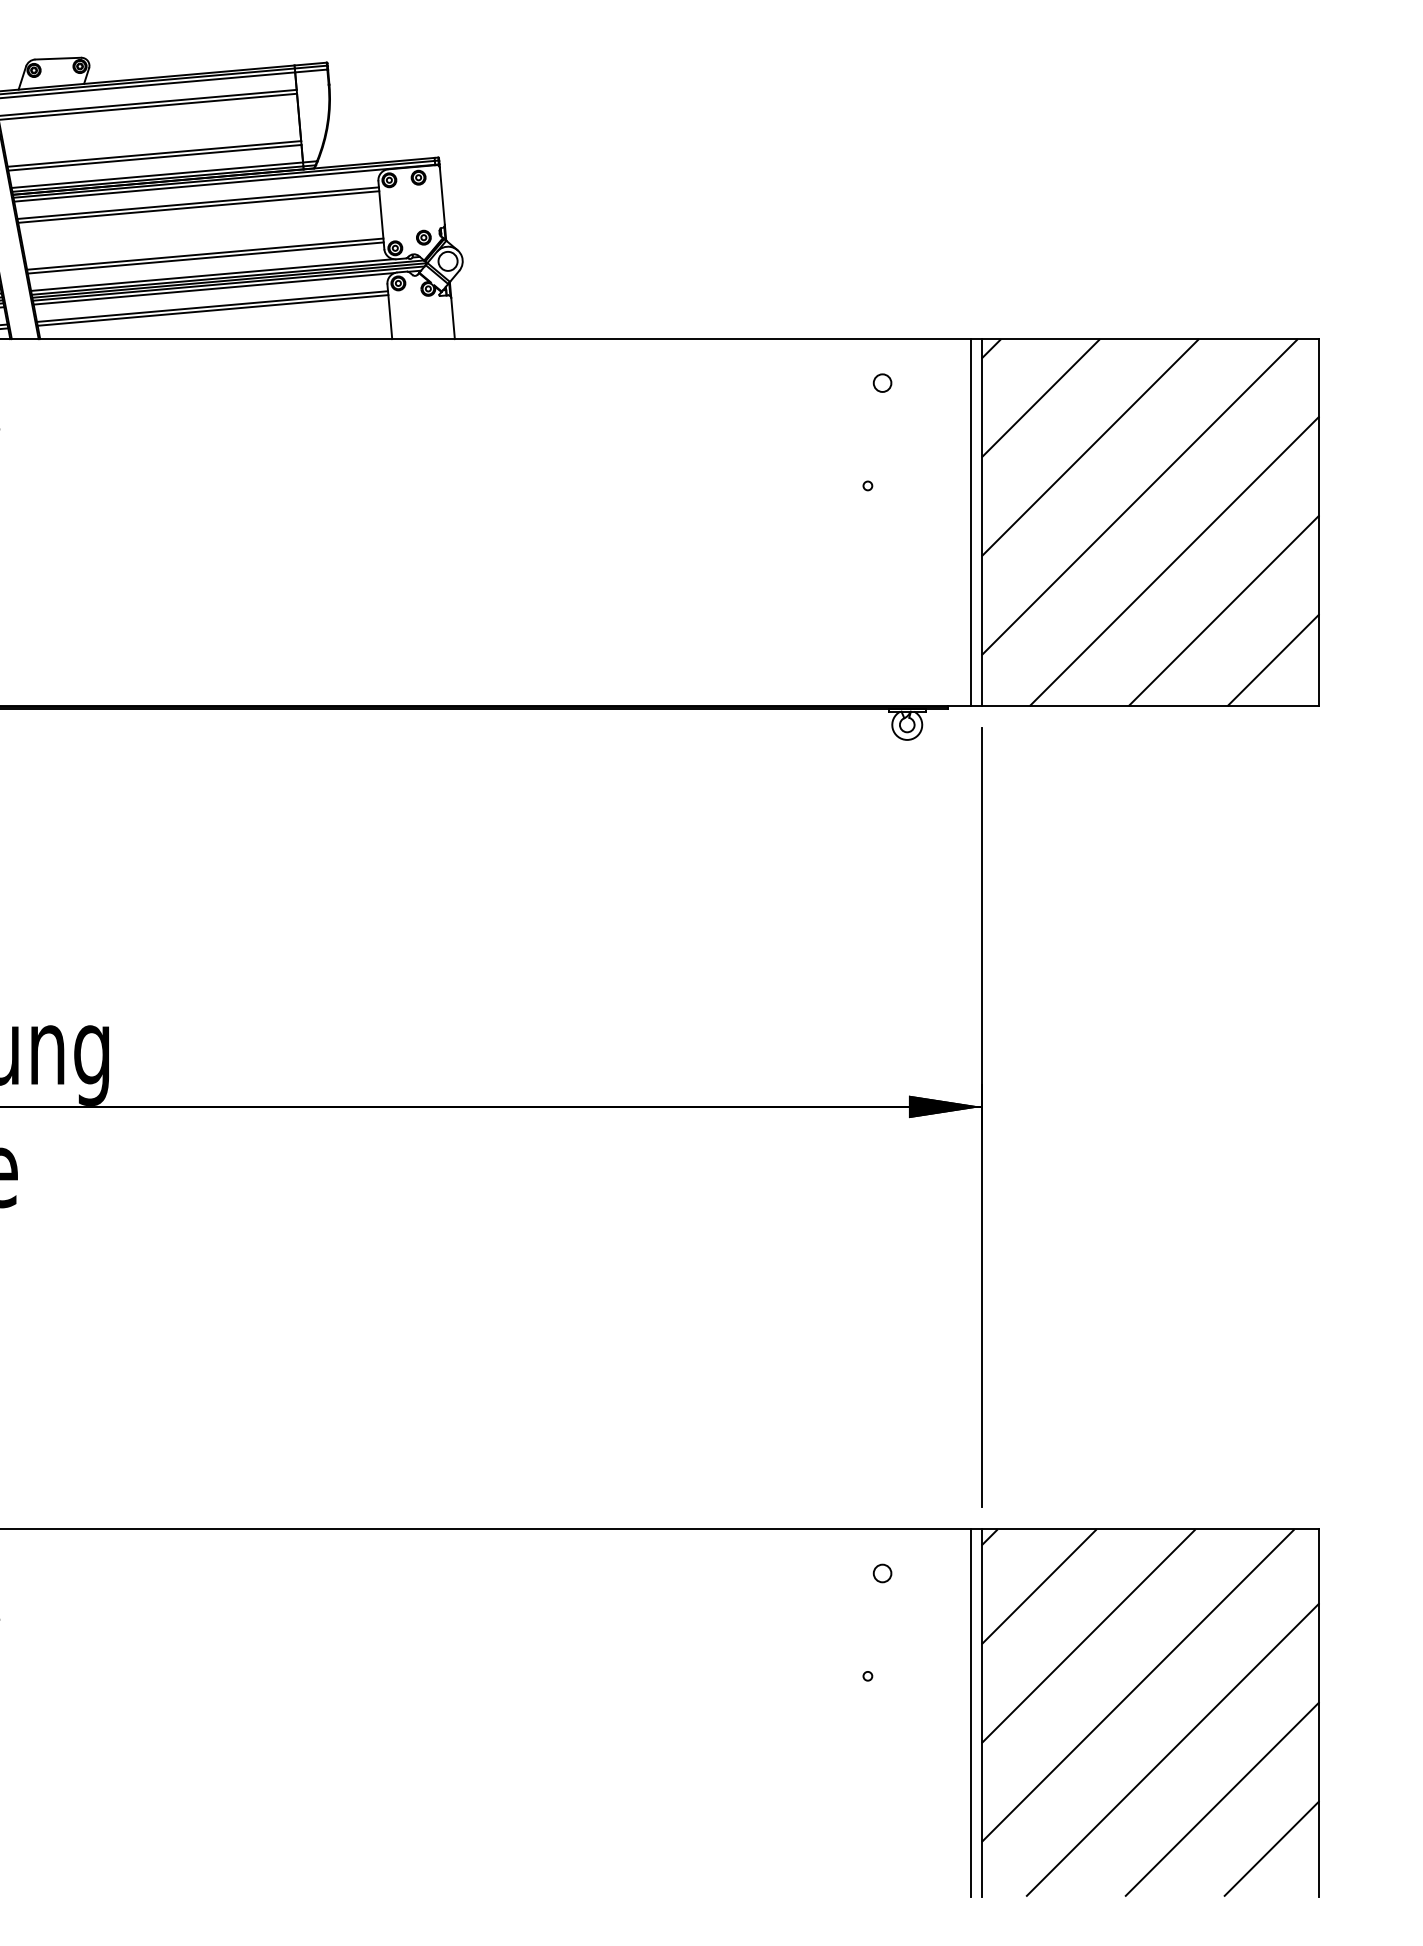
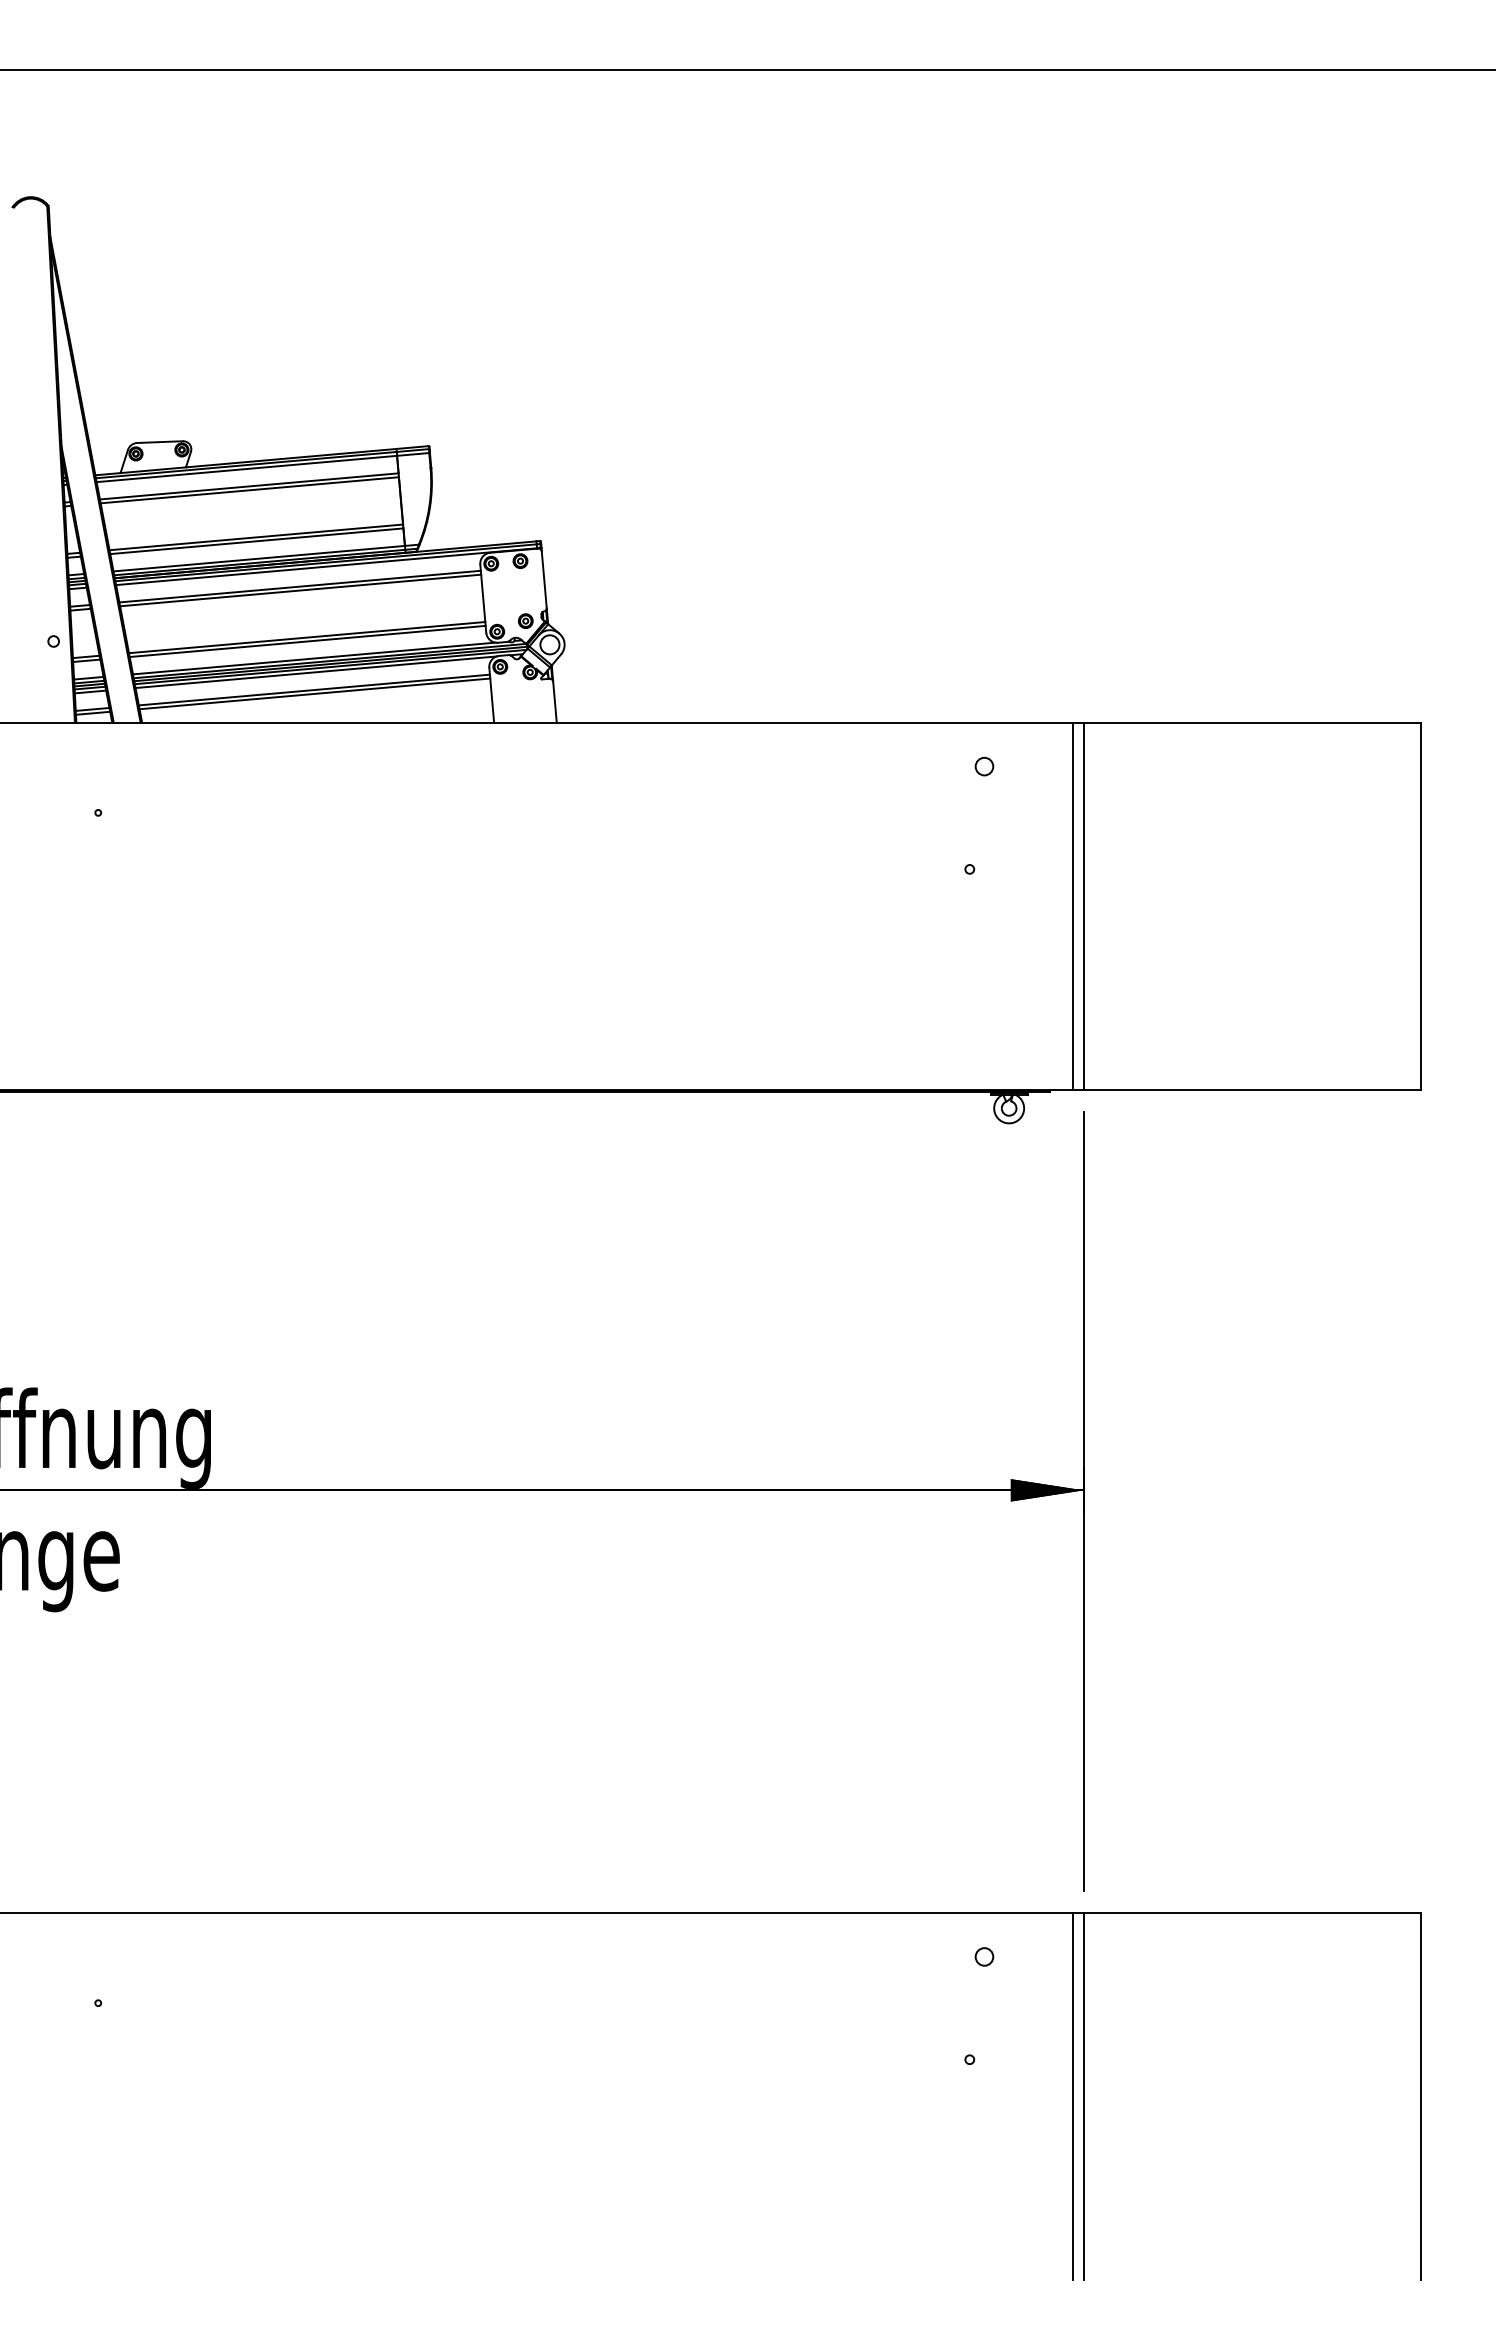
hatch: (1150, 522) -> (1252, 905), removed
hatch: (1150, 1713) -> (1252, 2096), removed

